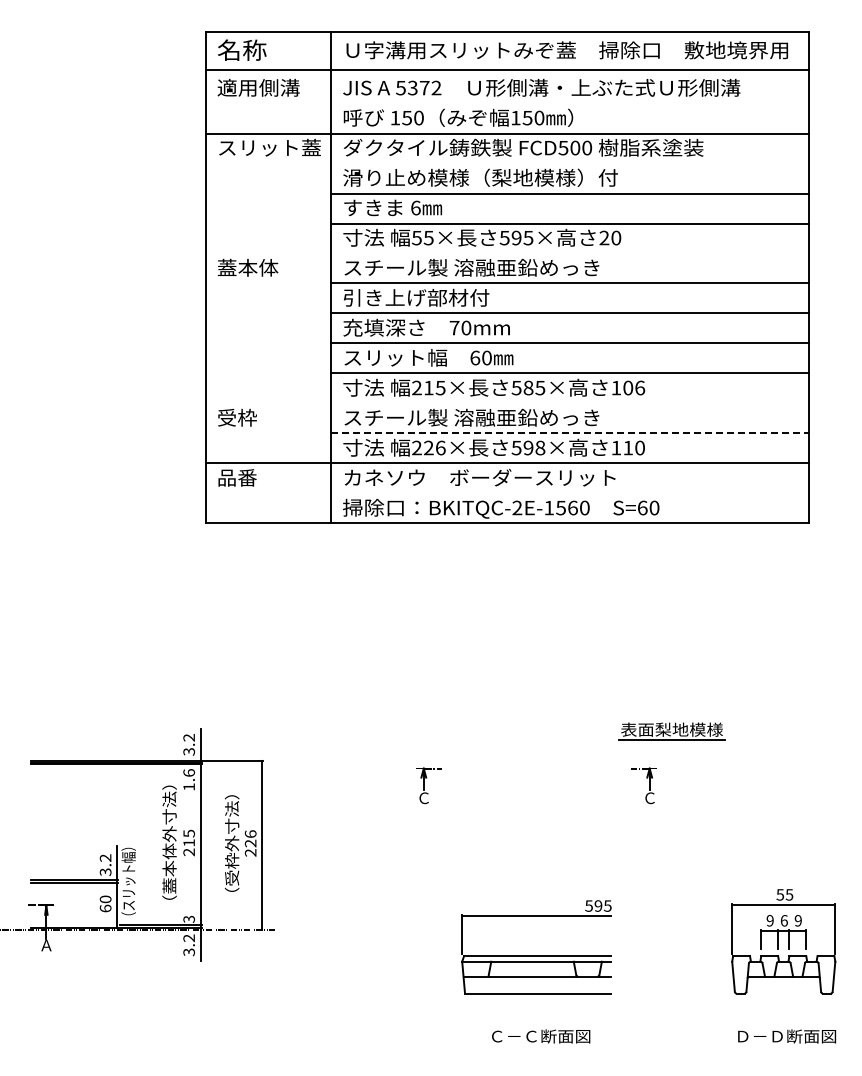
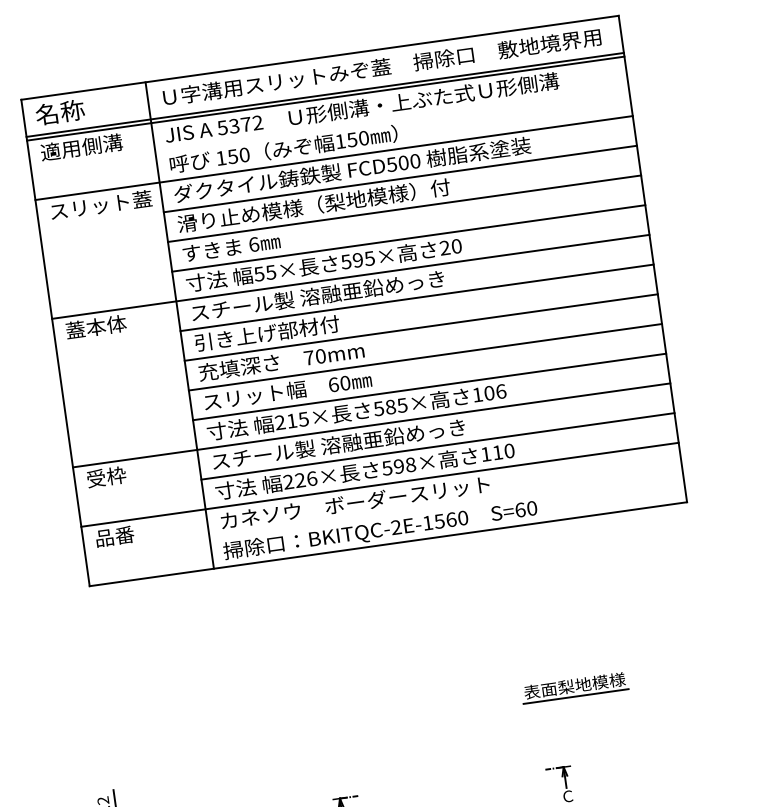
line: (506, 73) -> (325, 98), added
line: (569, 163) -> (400, 179), added
line: (506, 253) -> (350, 276), added
line: (506, 403) -> (371, 425), added
line: (569, 433) -> (437, 446), dashed -> solid
part: (671, 731) -> (574, 687), moved

